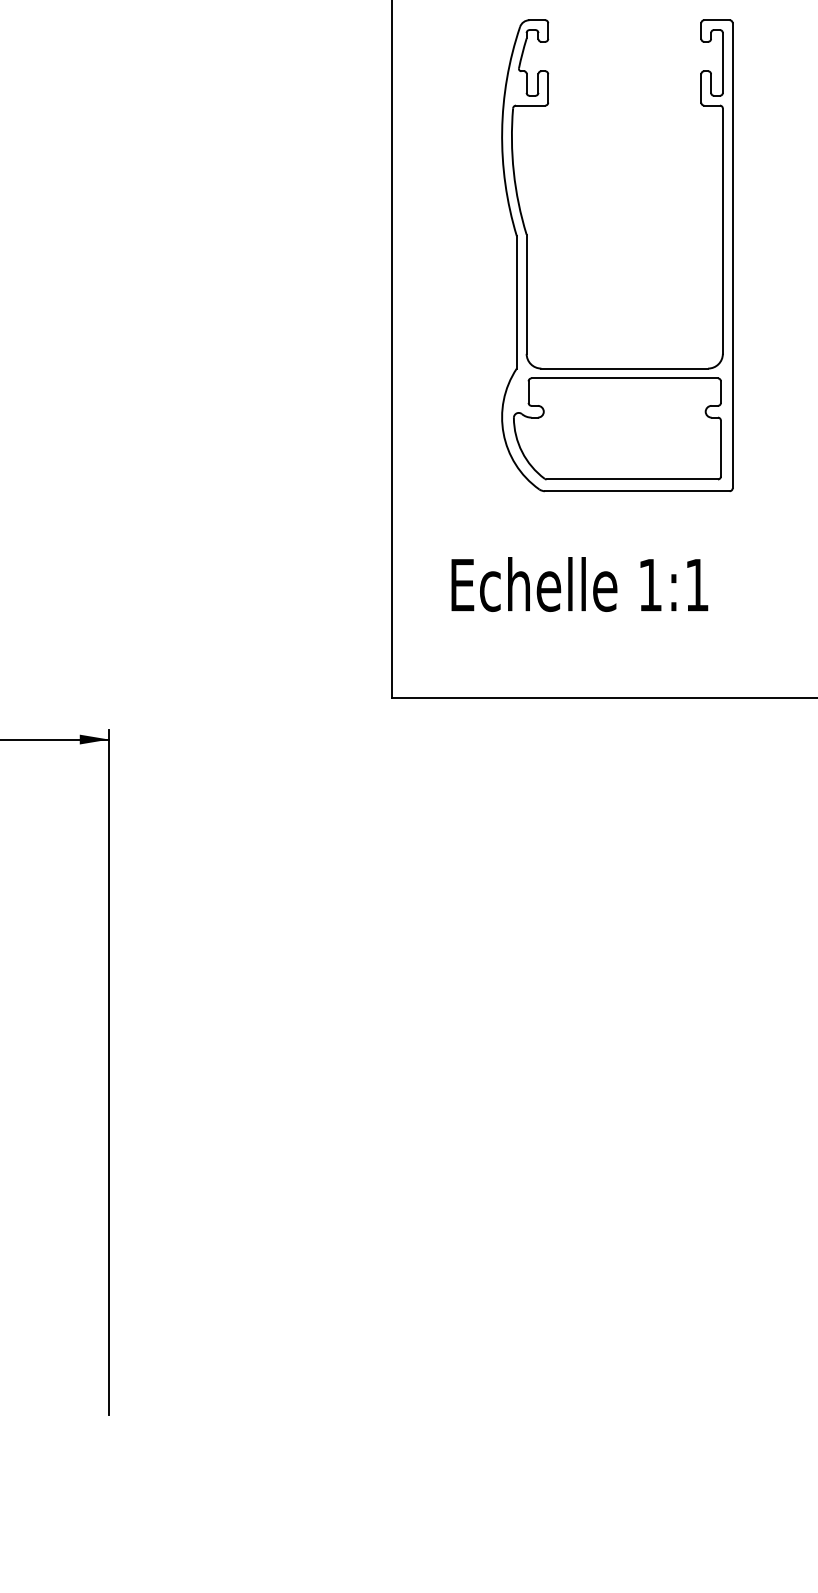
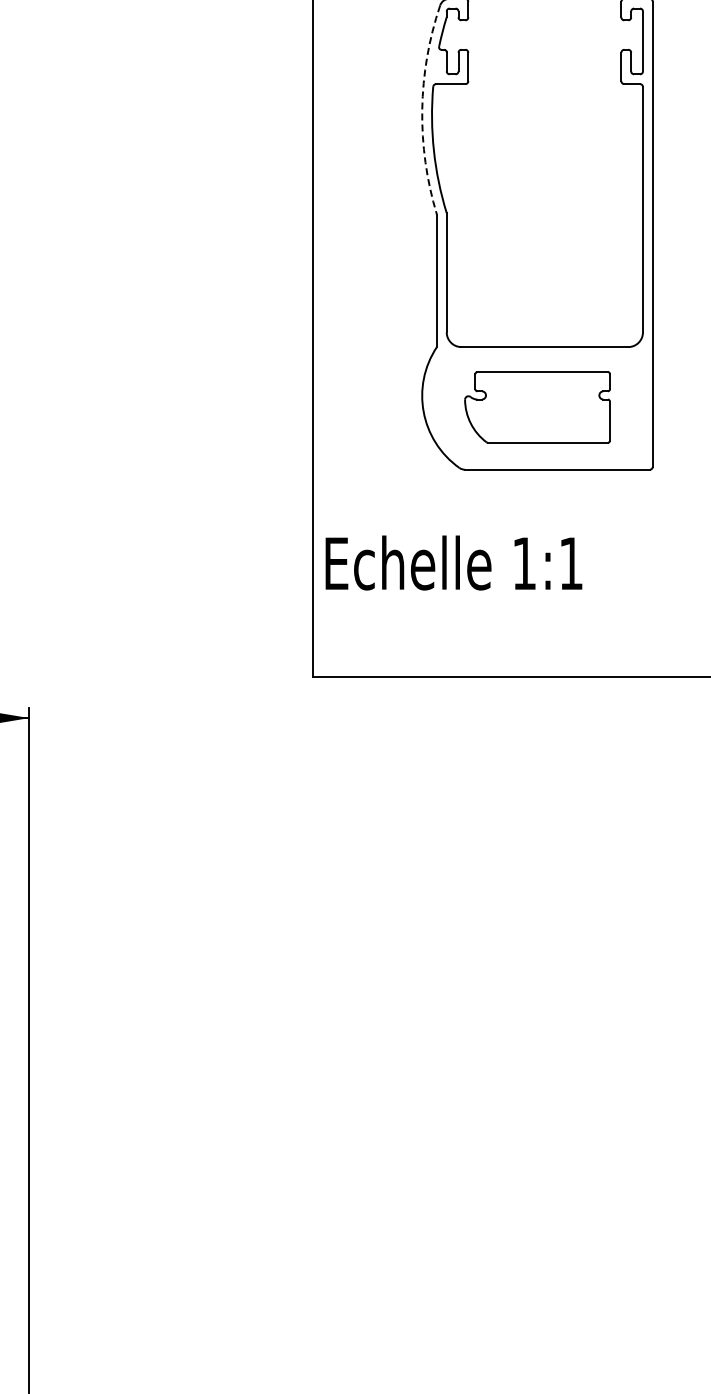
arc: (502, 131) -> (422, 110), solid -> dashed
part: (617, 428) -> (537, 407), size x0.7
text: (579, 584) -> (453, 563), moved

